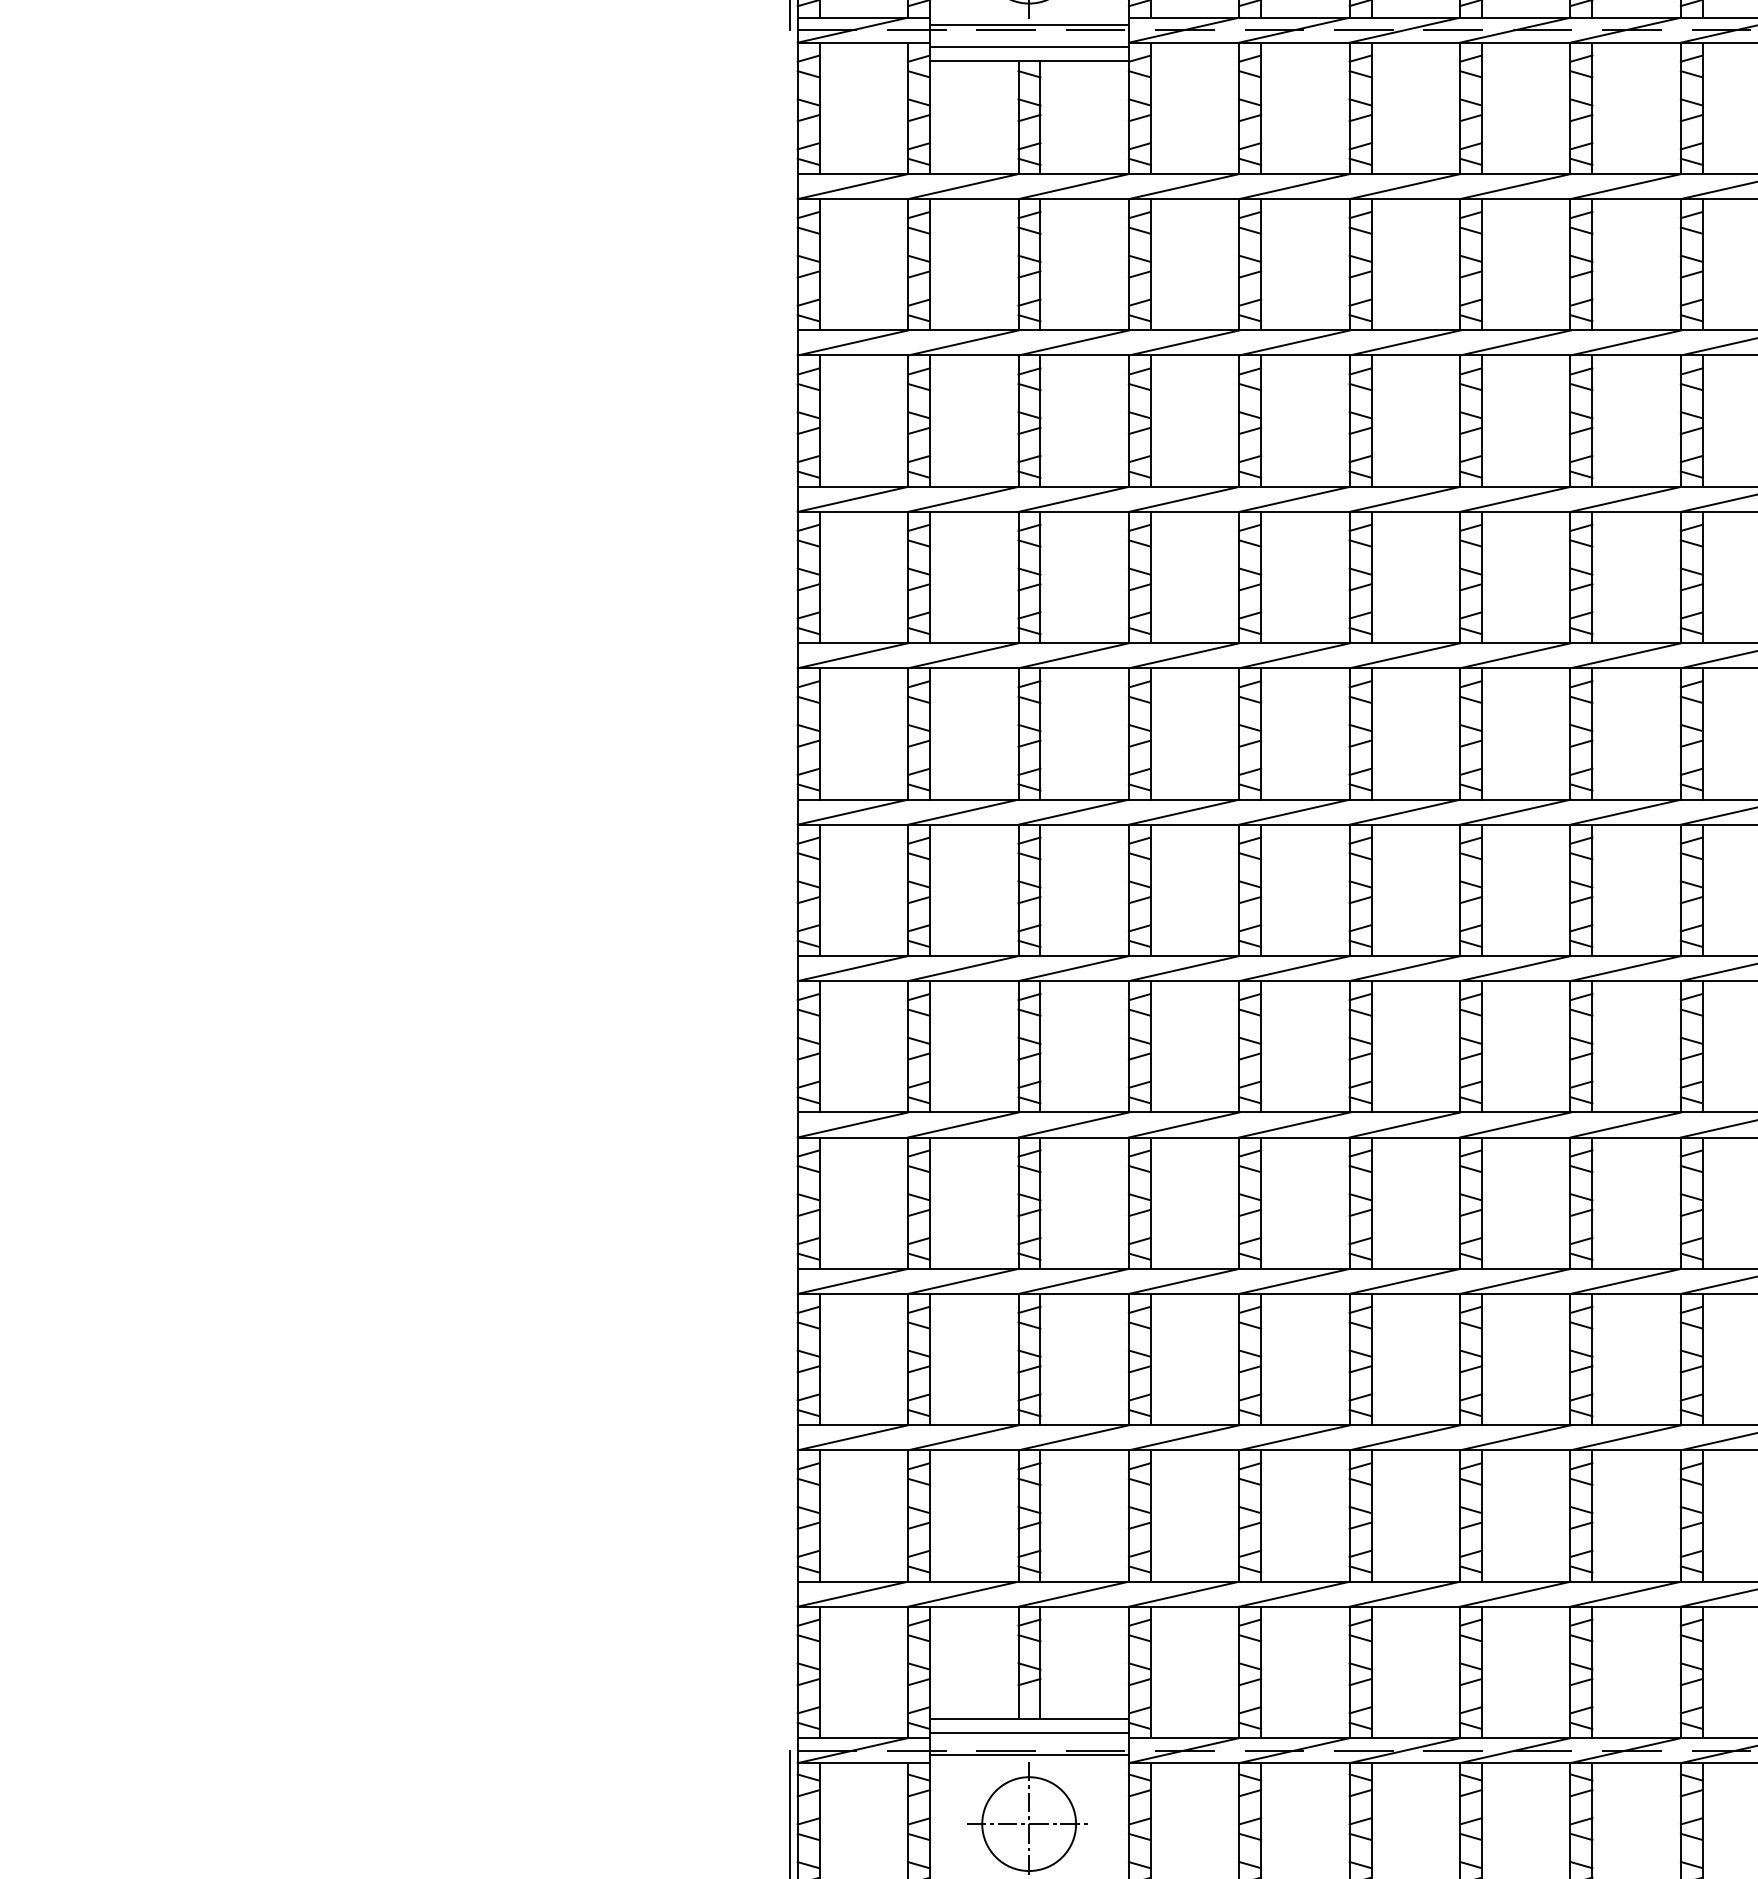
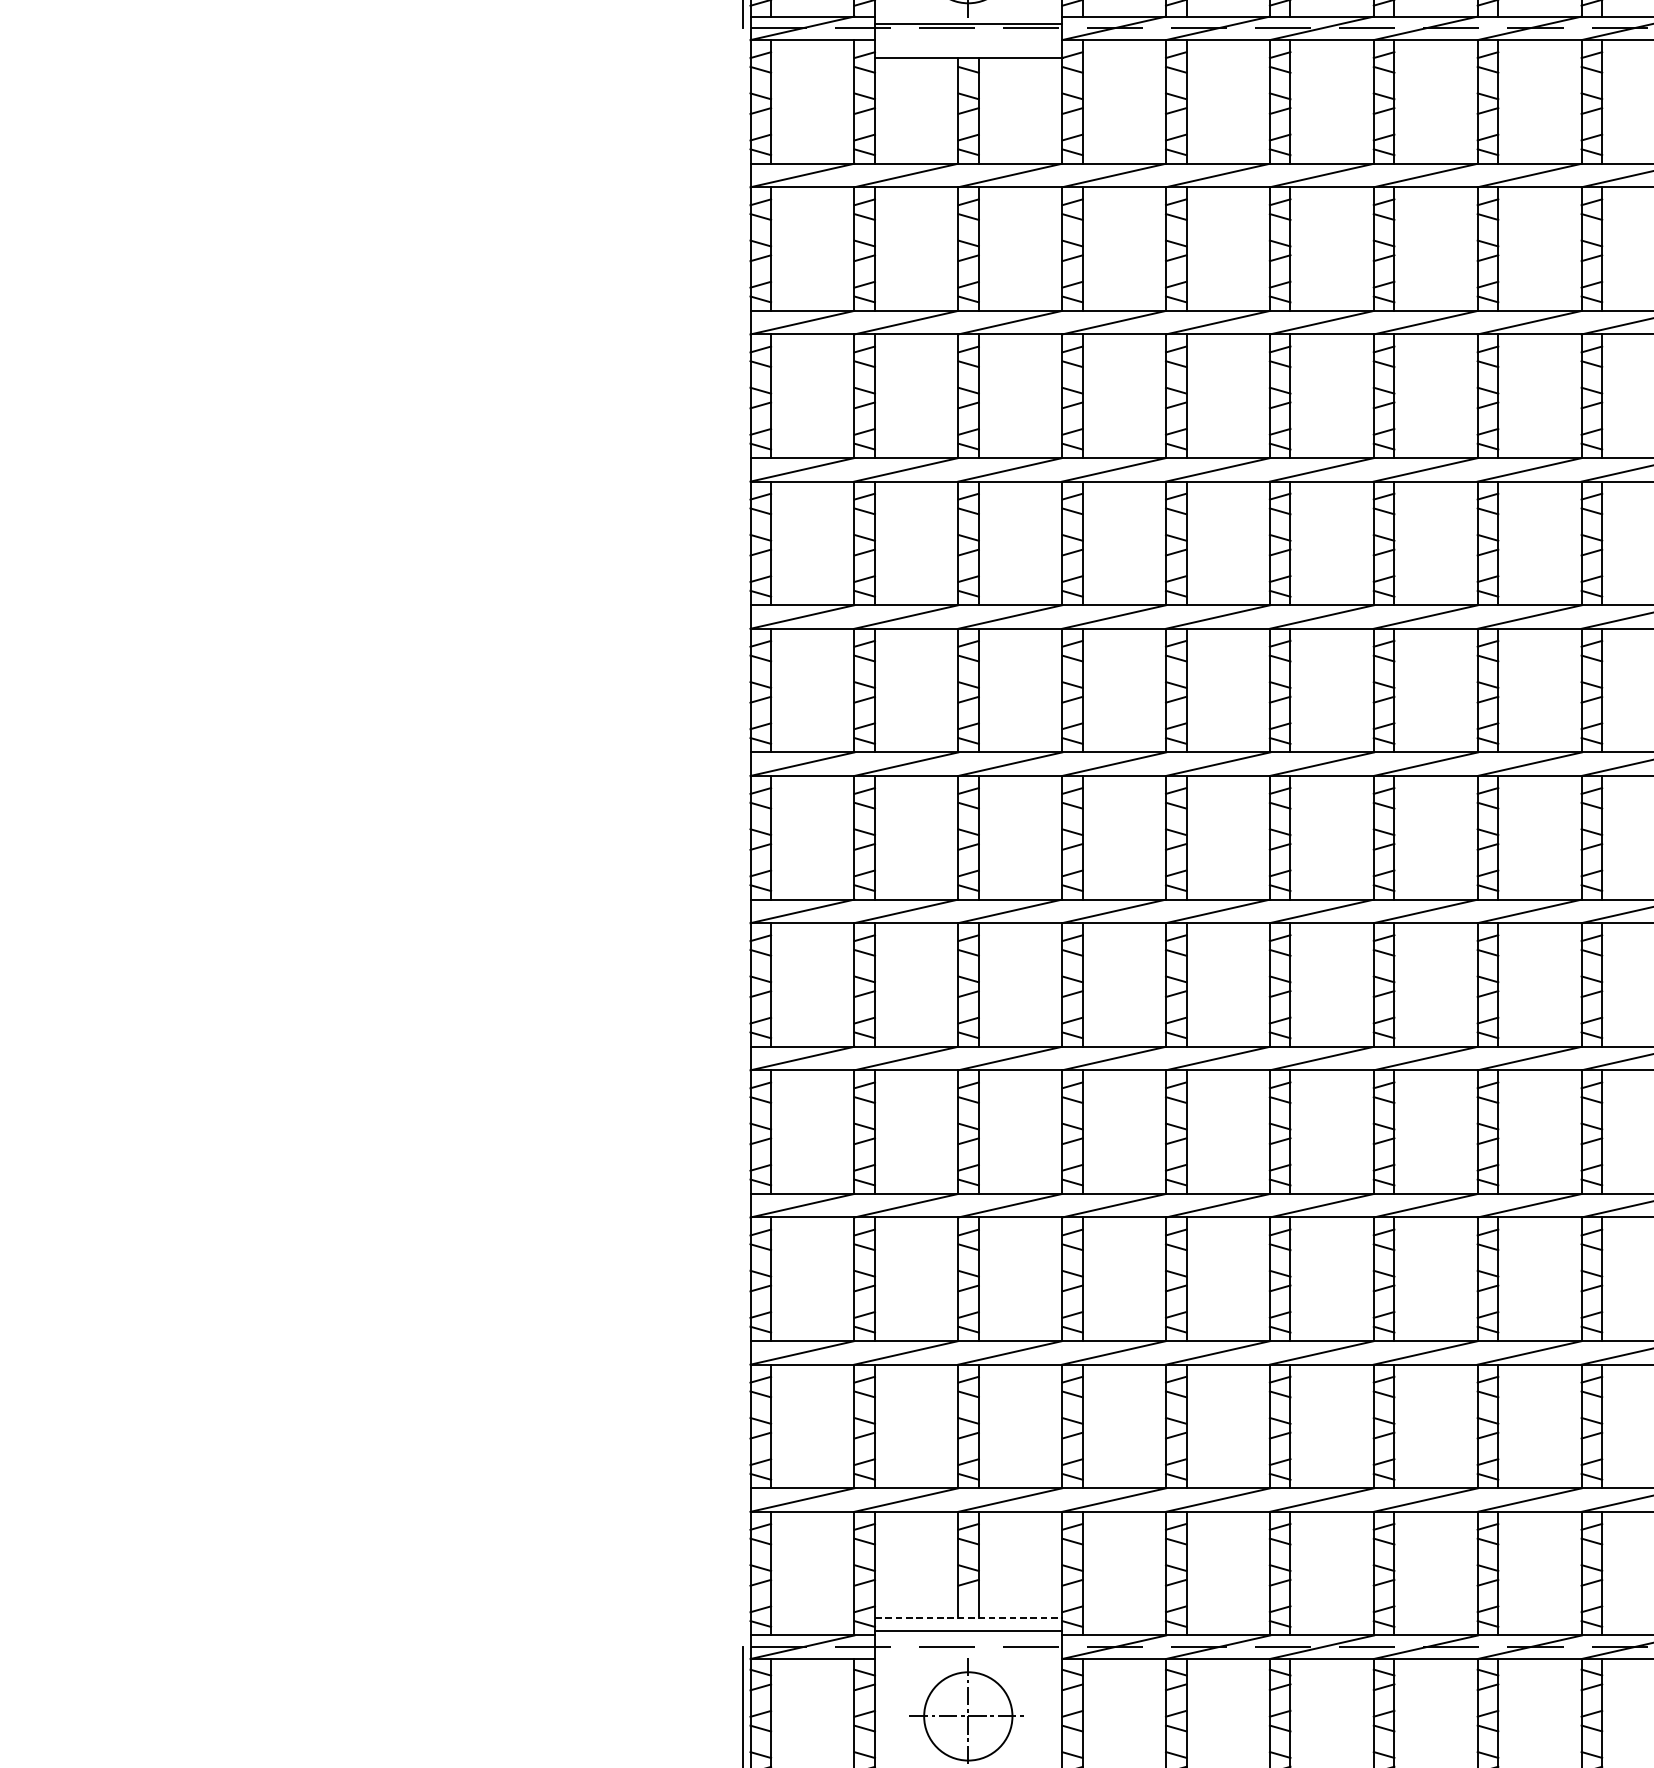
line: (1029, 47) -> (968, 44), removed
line: (1029, 1719) -> (968, 1617), solid -> dashed
line: (1029, 1755) -> (968, 1651), removed

